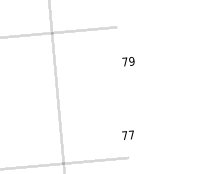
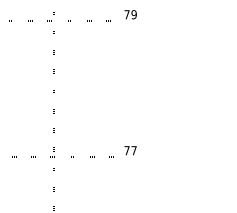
text: (128, 61) -> (130, 14), moved
text: (128, 135) -> (130, 150), moved

